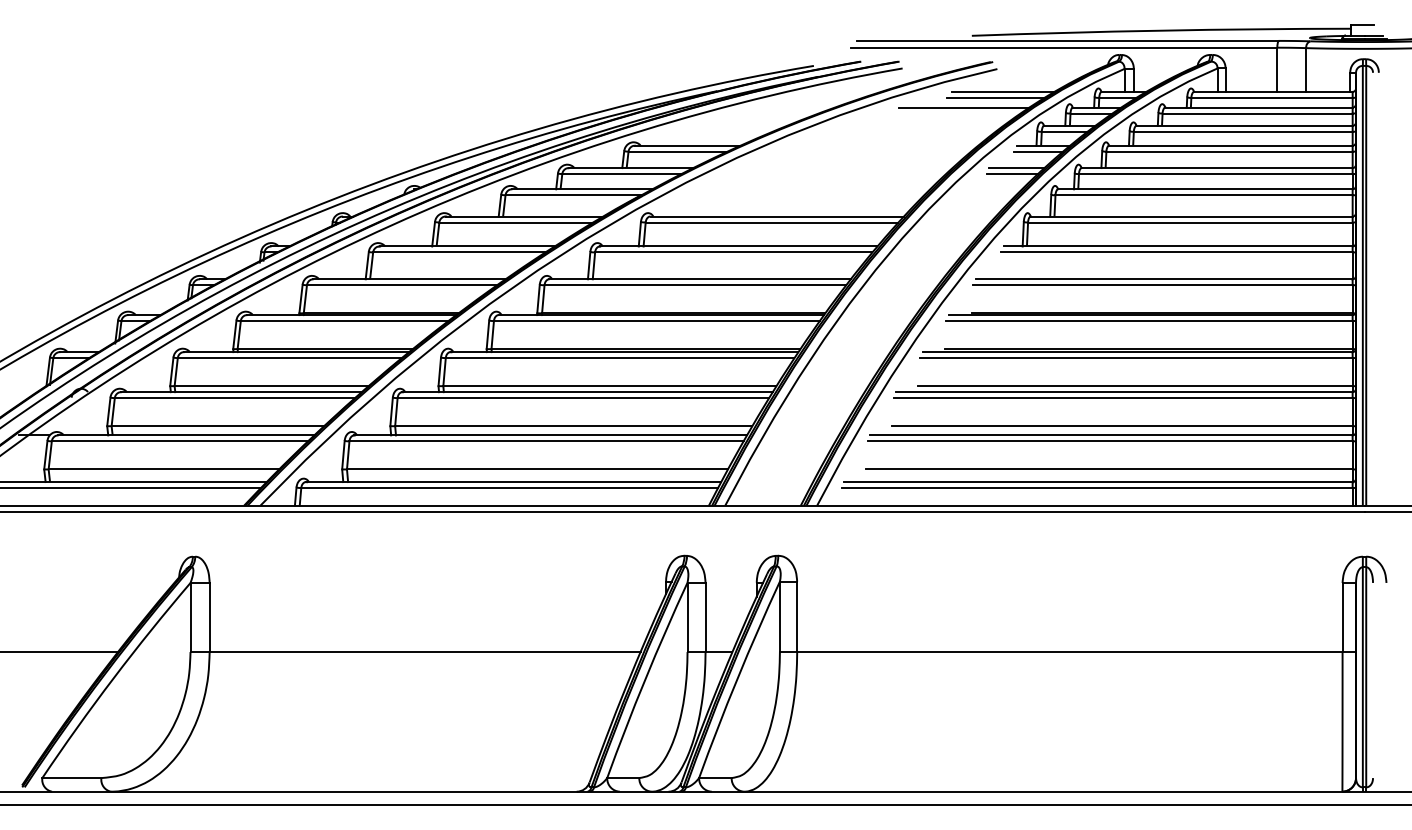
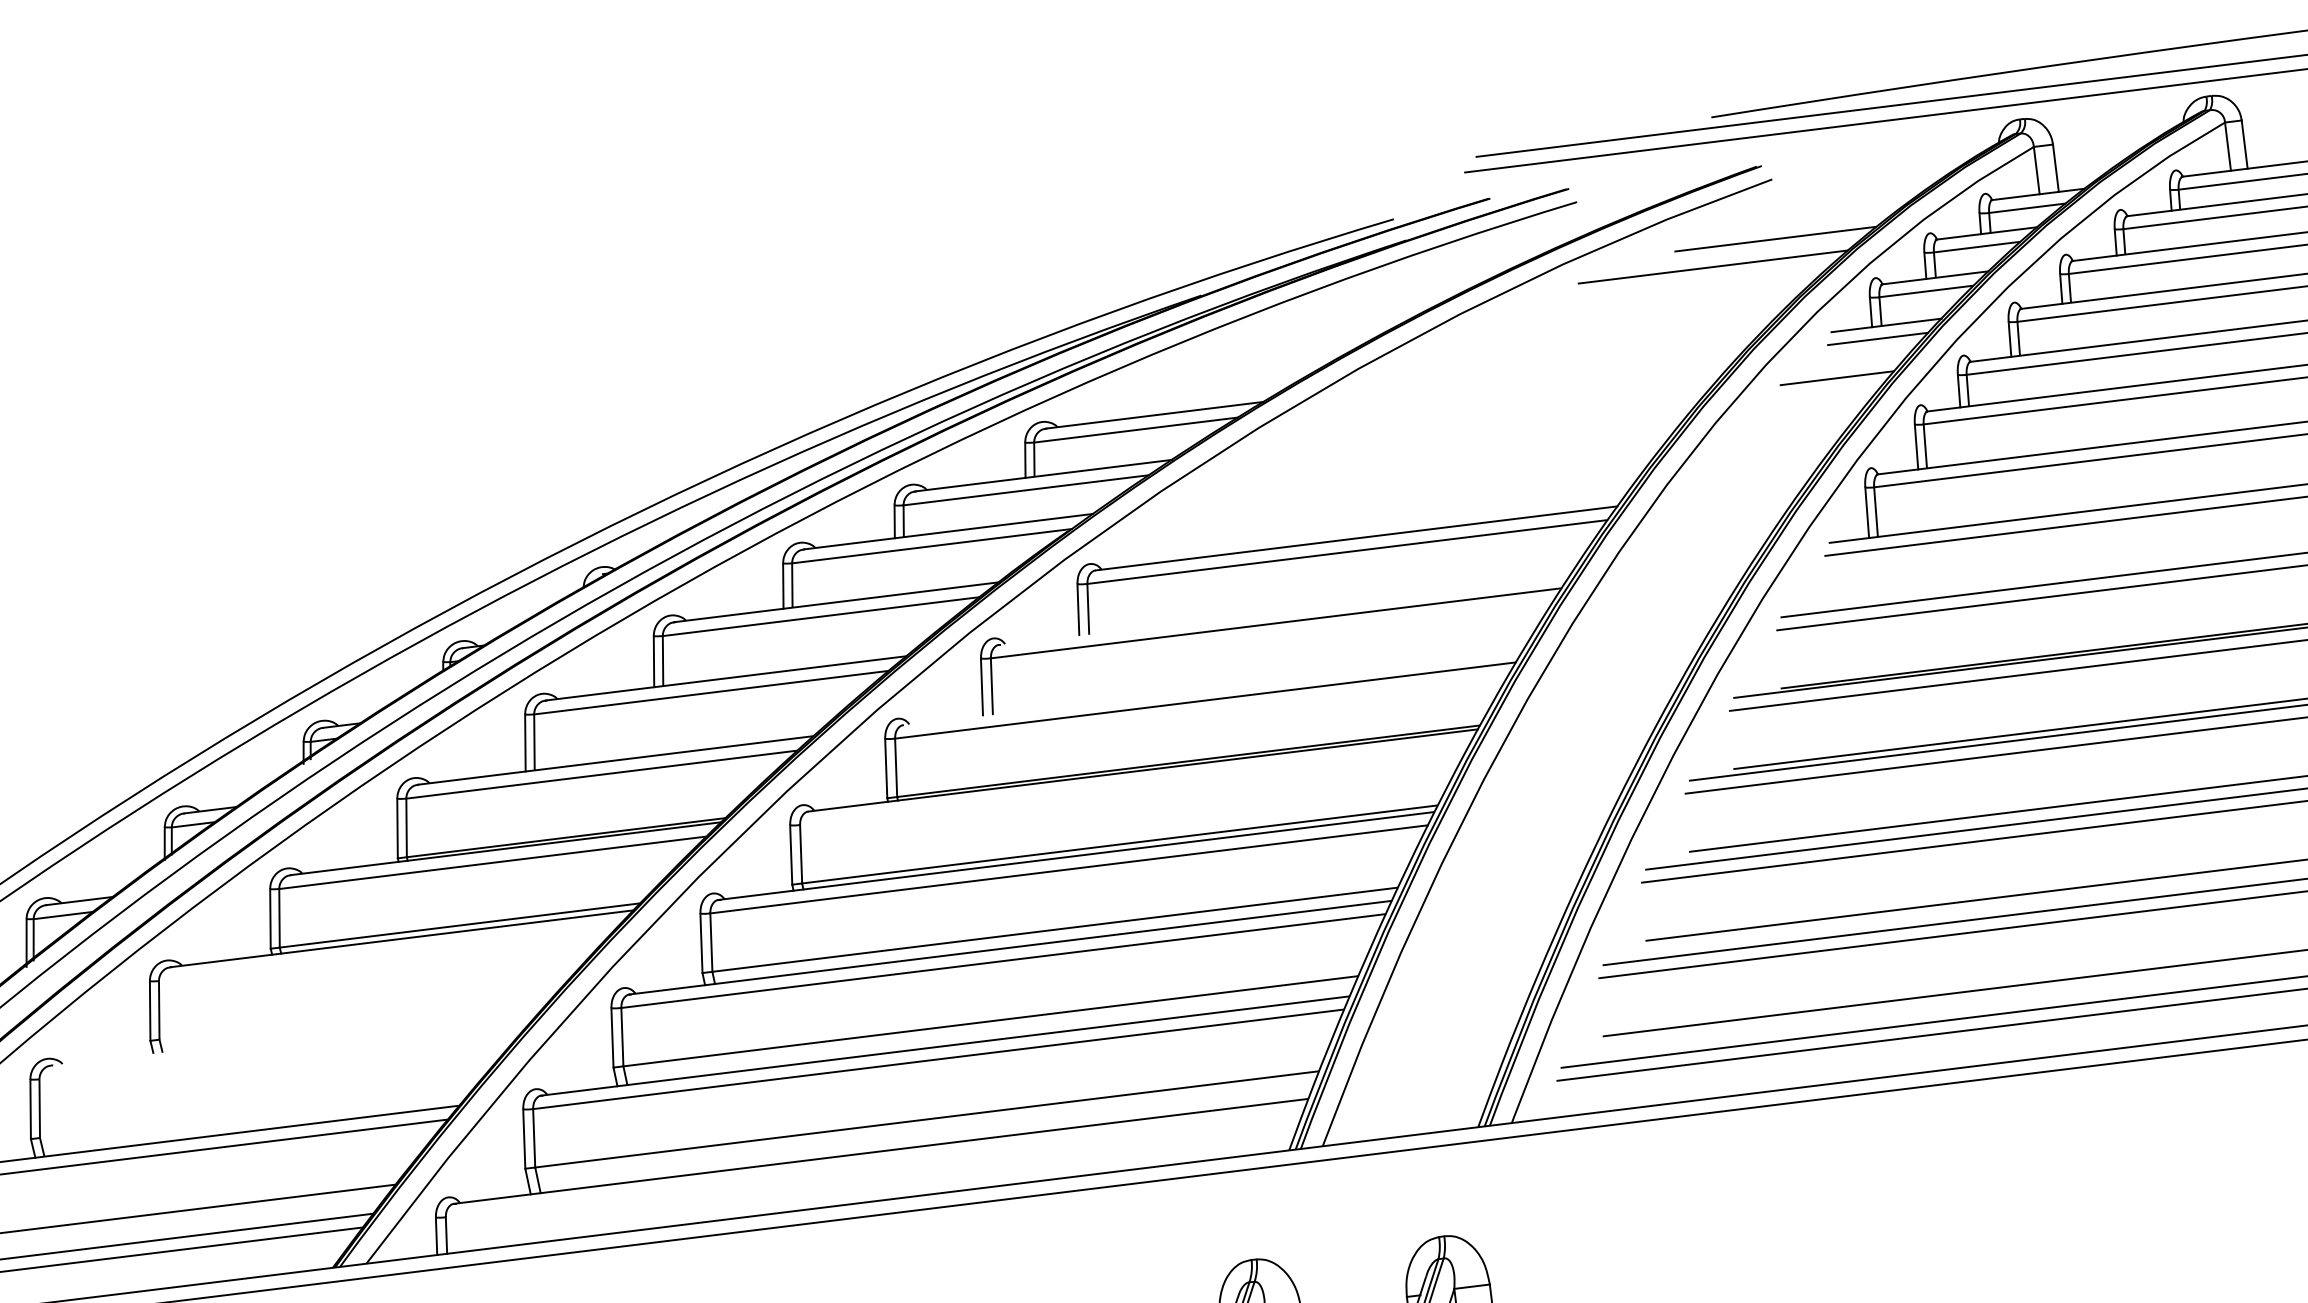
line: (1002, 91) -> (1788, 224), removed
line: (1011, 174) -> (1827, 392), removed
line: (738, 246) -> (1284, 609), removed
line: (699, 279) -> (1212, 687), removed
line: (656, 321) -> (1134, 784), removed
line: (289, 358) -> (388, 953), removed
line: (271, 386) -> (358, 1015), removed
line: (241, 392) -> (298, 1035), removed
line: (234, 398) -> (285, 1049), removed
line: (217, 426) -> (257, 1111), removed
line: (509, 488) -> (874, 1165), removed

